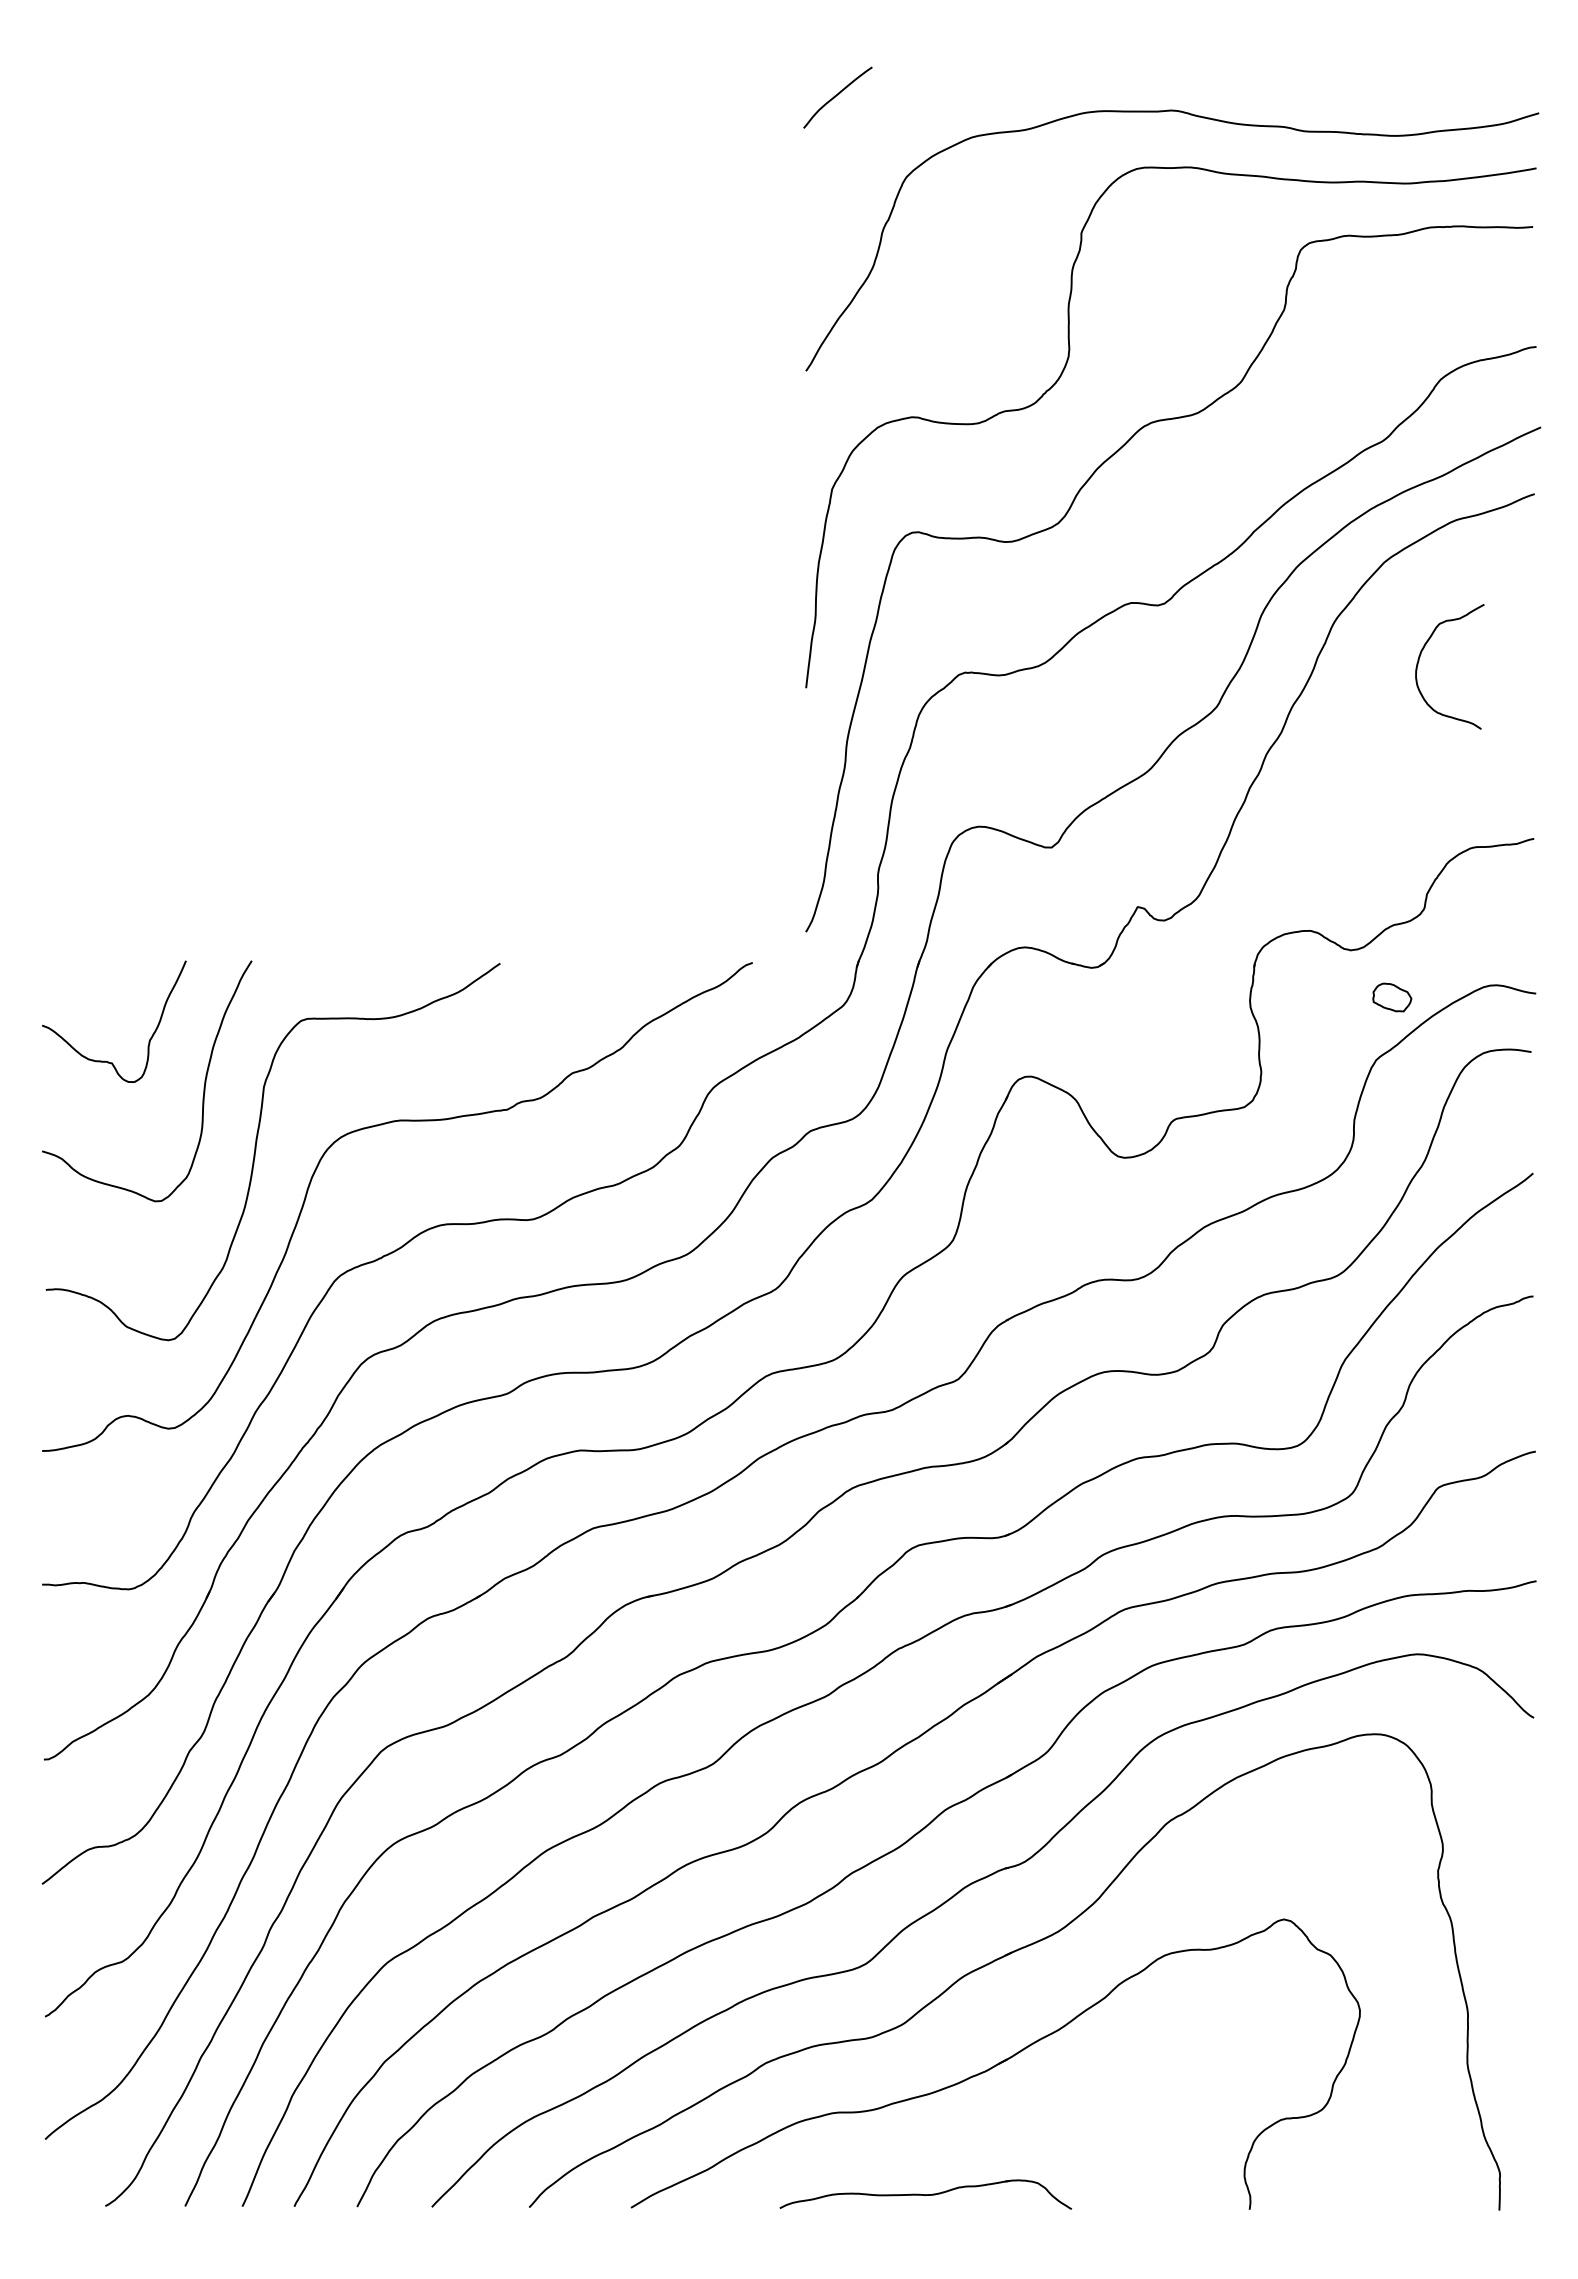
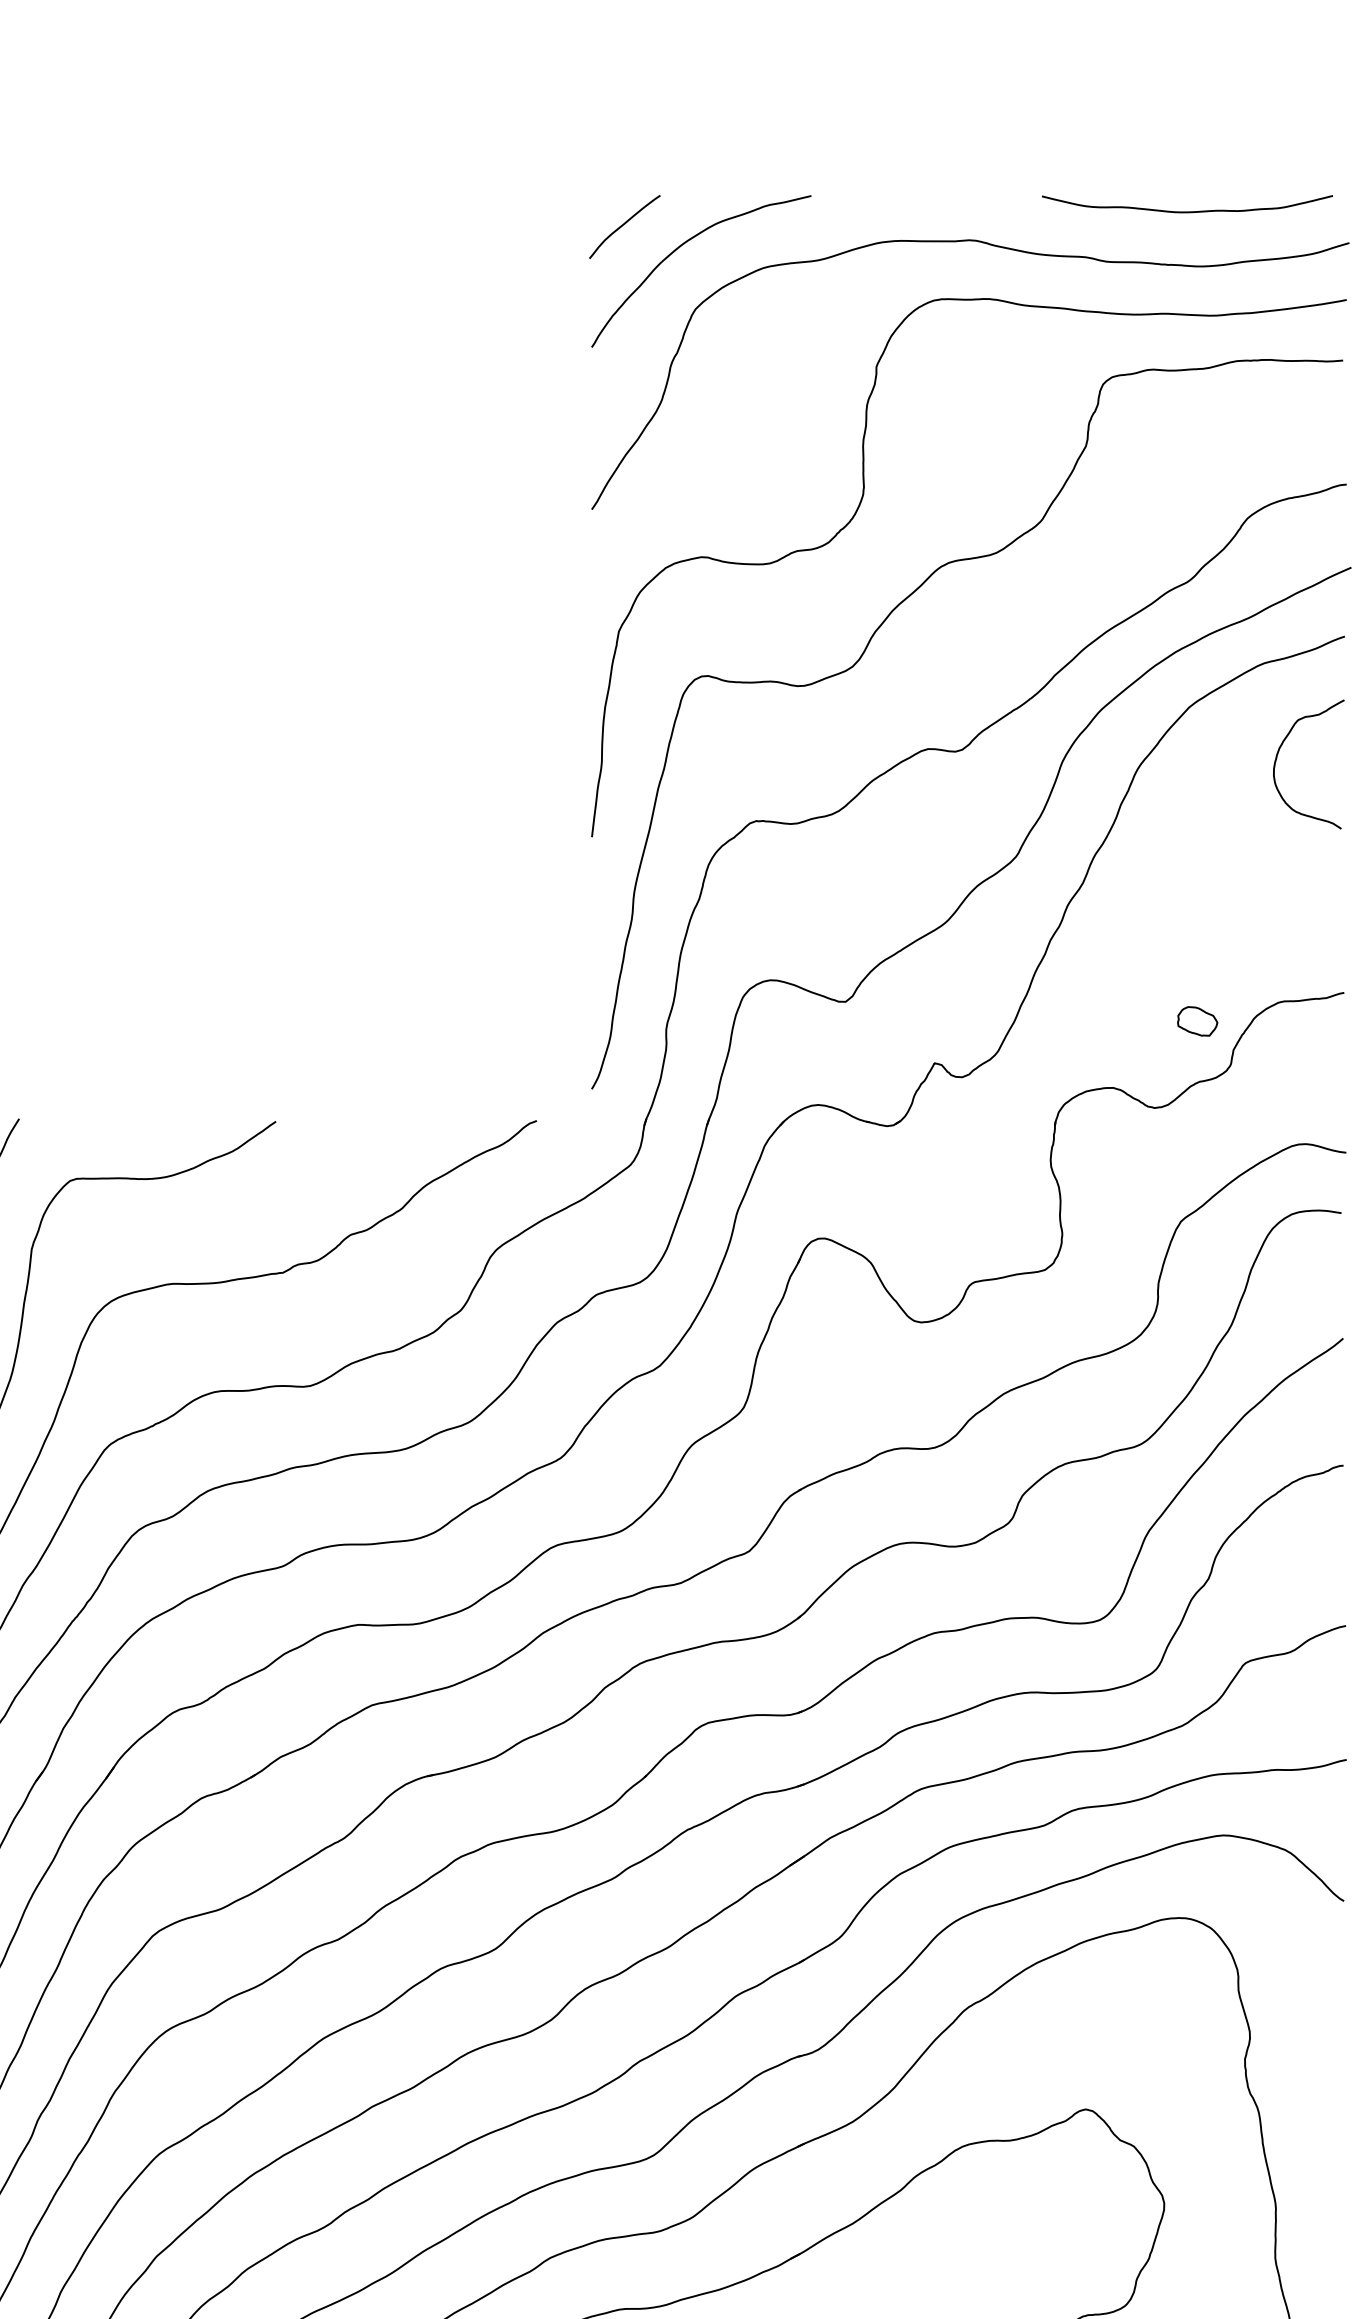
curve: (1382, 82) -> (1187, 211), added
curve: (894, 115) -> (683, 245), added
curve: (1420, 657) -> (1278, 754), moved
part: (1392, 997) -> (1197, 1021), moved

